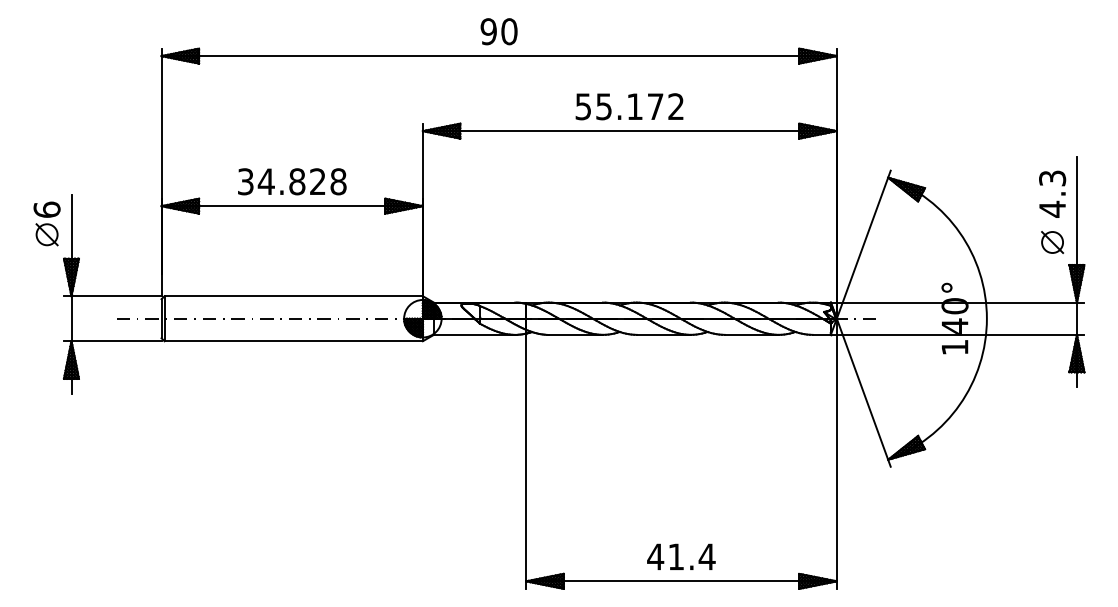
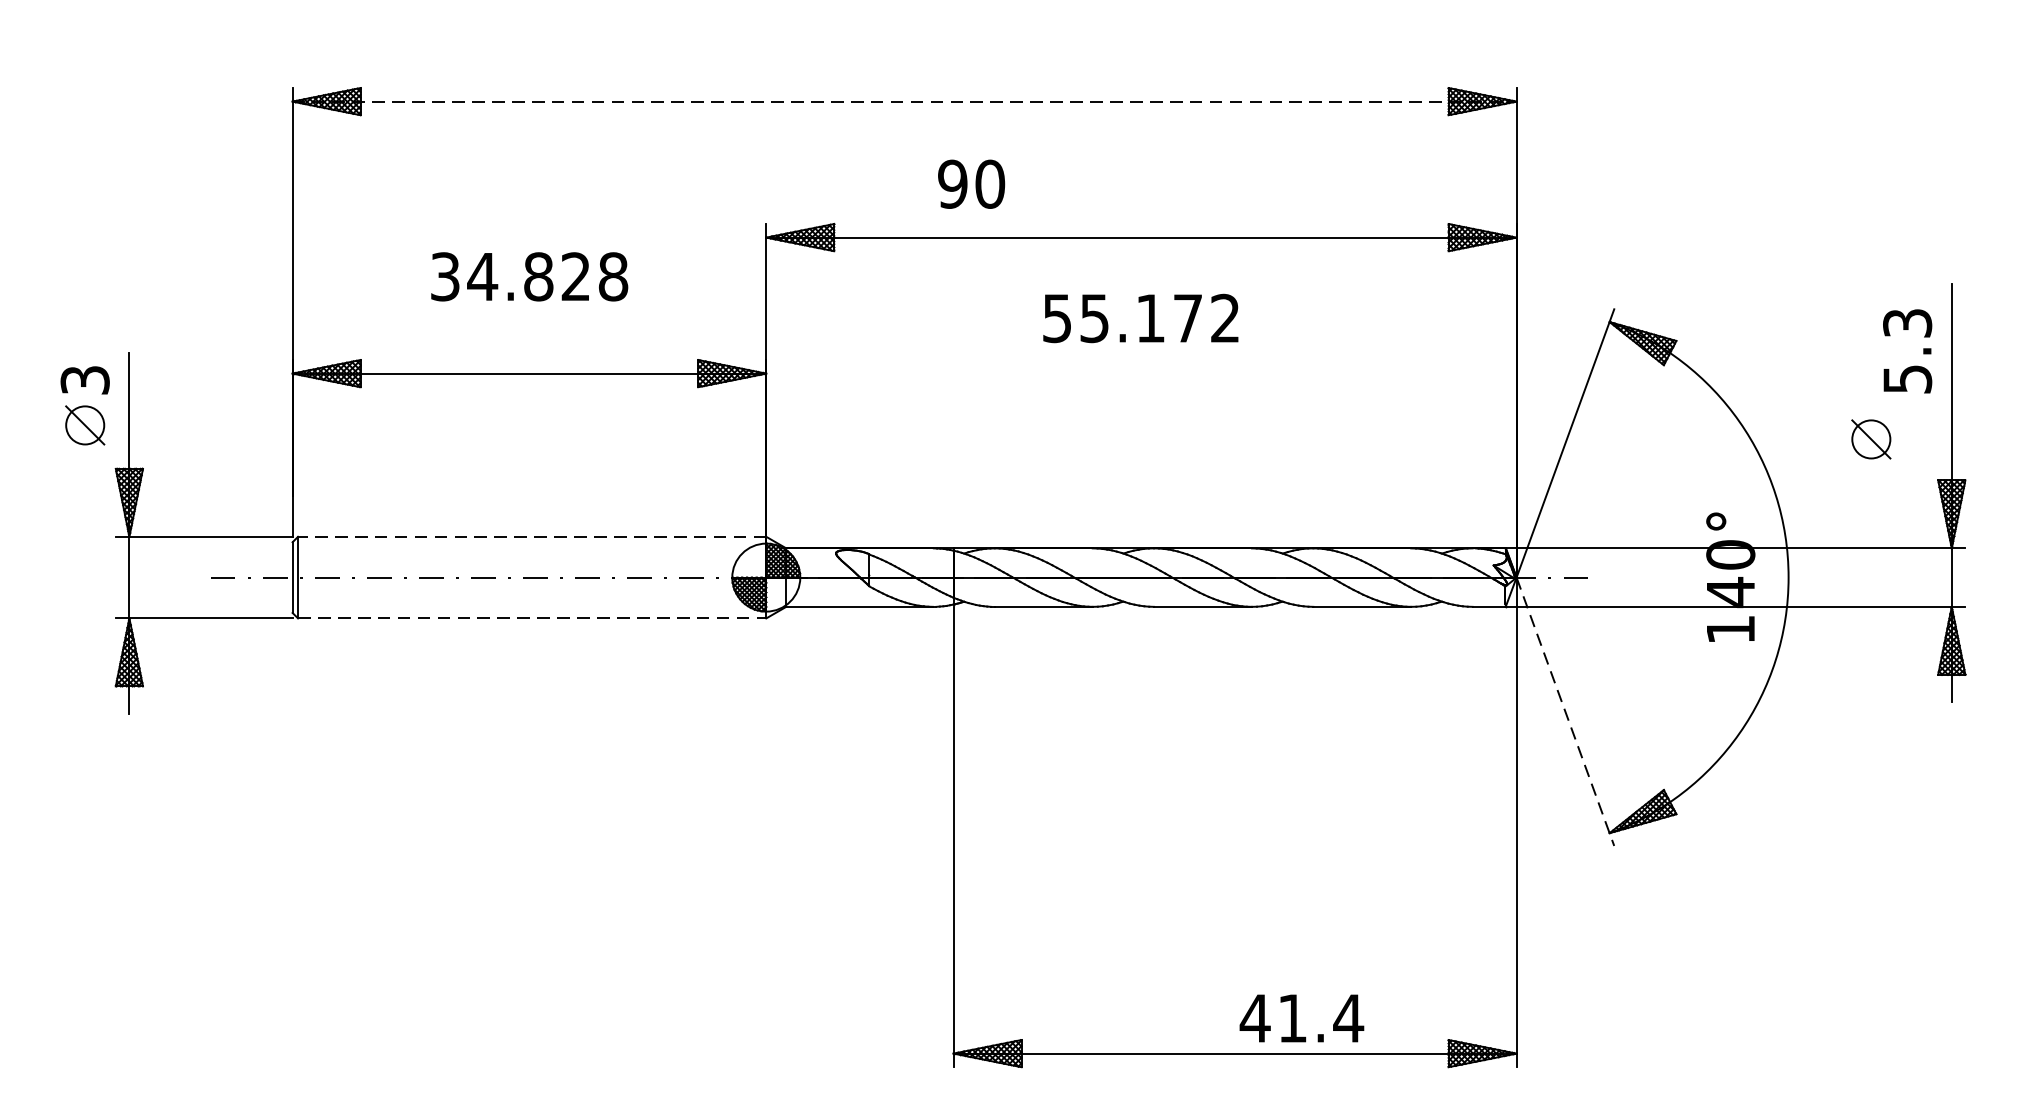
text: (498, 31) -> (970, 183), moved
line: (499, 56) -> (905, 102), solid -> dashed
text: (629, 106) -> (1140, 318), moved
text: (292, 181) -> (529, 276), moved
text: (1052, 208) -> (1907, 377), 4.3 -> 5.3
text: (46, 209) -> (84, 379), 6 -> 3
part: (1052, 242) -> (1871, 439), moved
line: (293, 296) -> (531, 537), solid -> dashed
line: (294, 341) -> (533, 618), solid -> dashed
line: (863, 392) -> (1564, 711), solid -> dashed
text: (681, 556) -> (1302, 1017), moved

